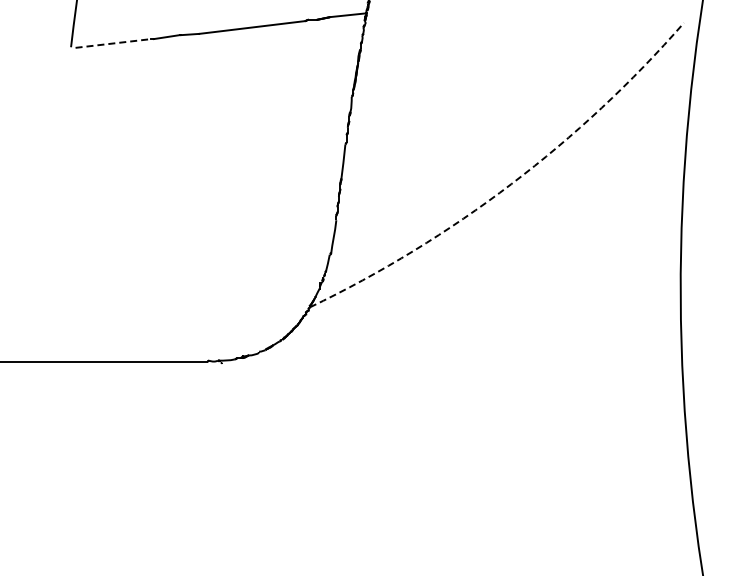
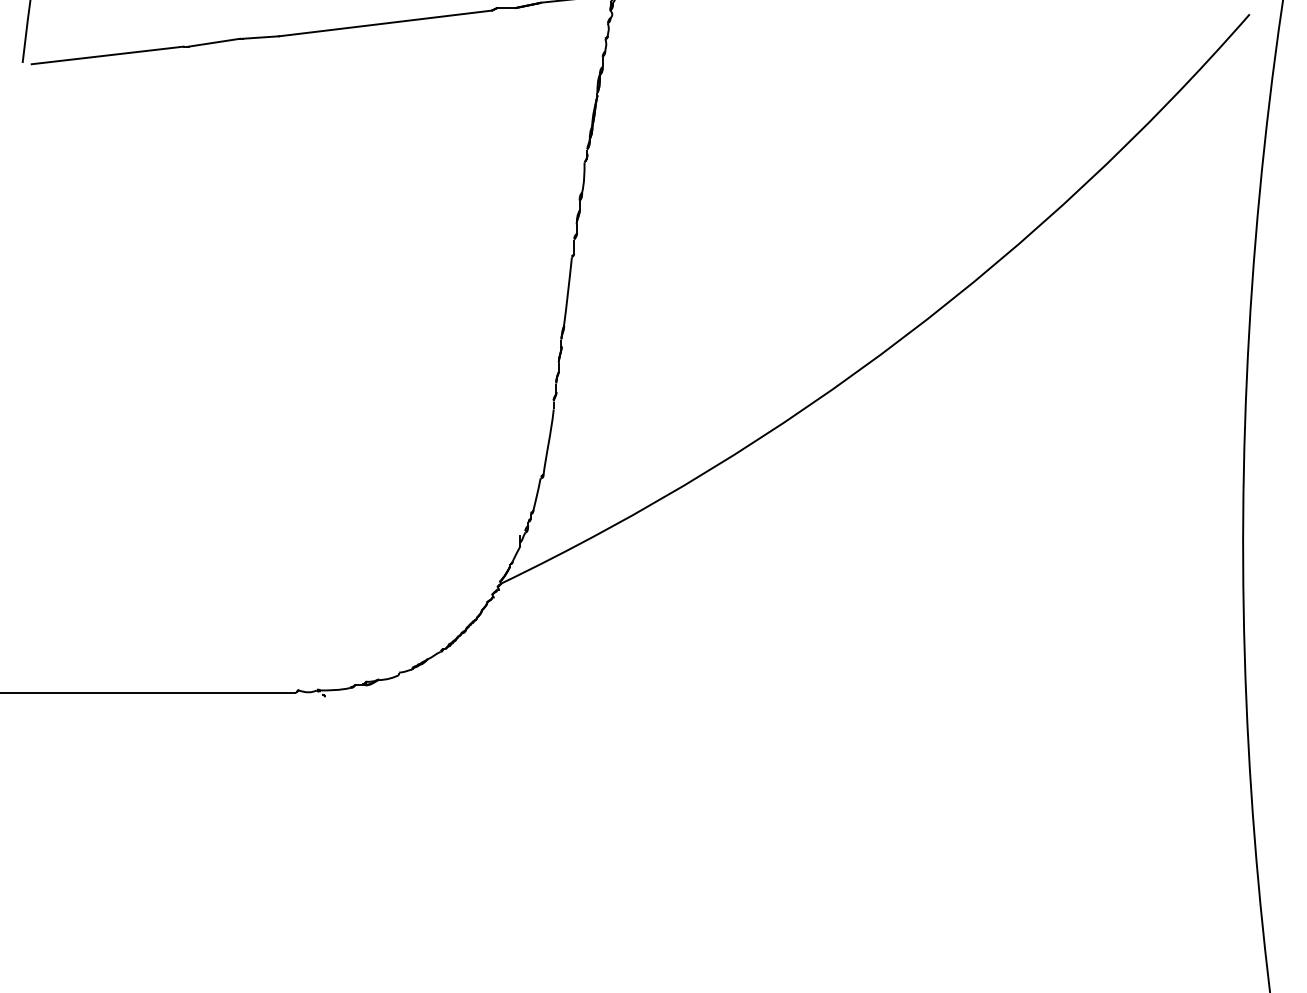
line: (113, 43) -> (107, 55), dashed -> solid
arc: (511, 184) -> (904, 337), dashed -> solid

